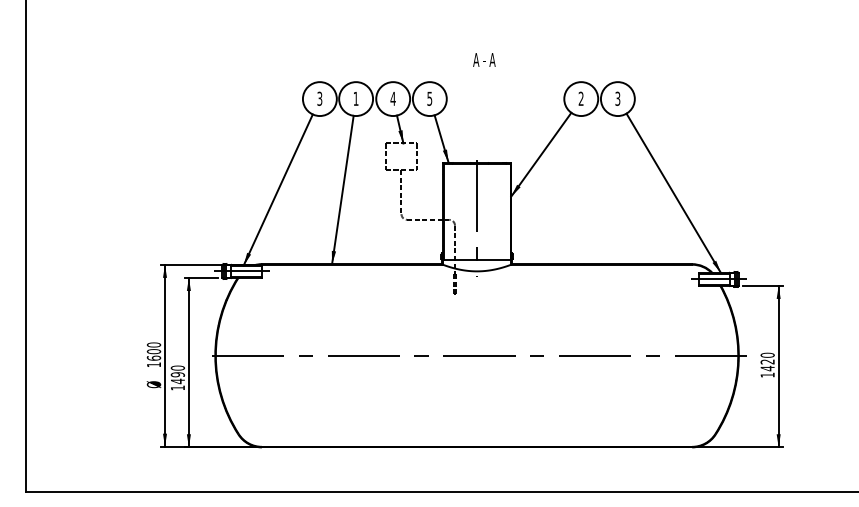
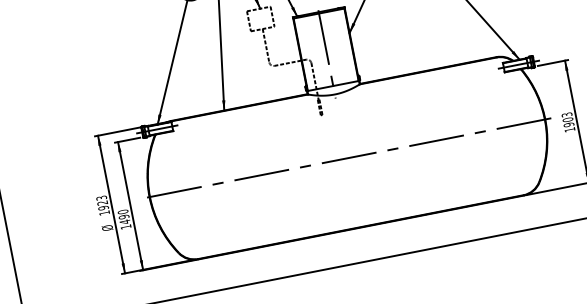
text: (153, 351) -> (102, 203), 1600 -> 1923
text: (767, 361) -> (567, 119), 1420 -> 1903

